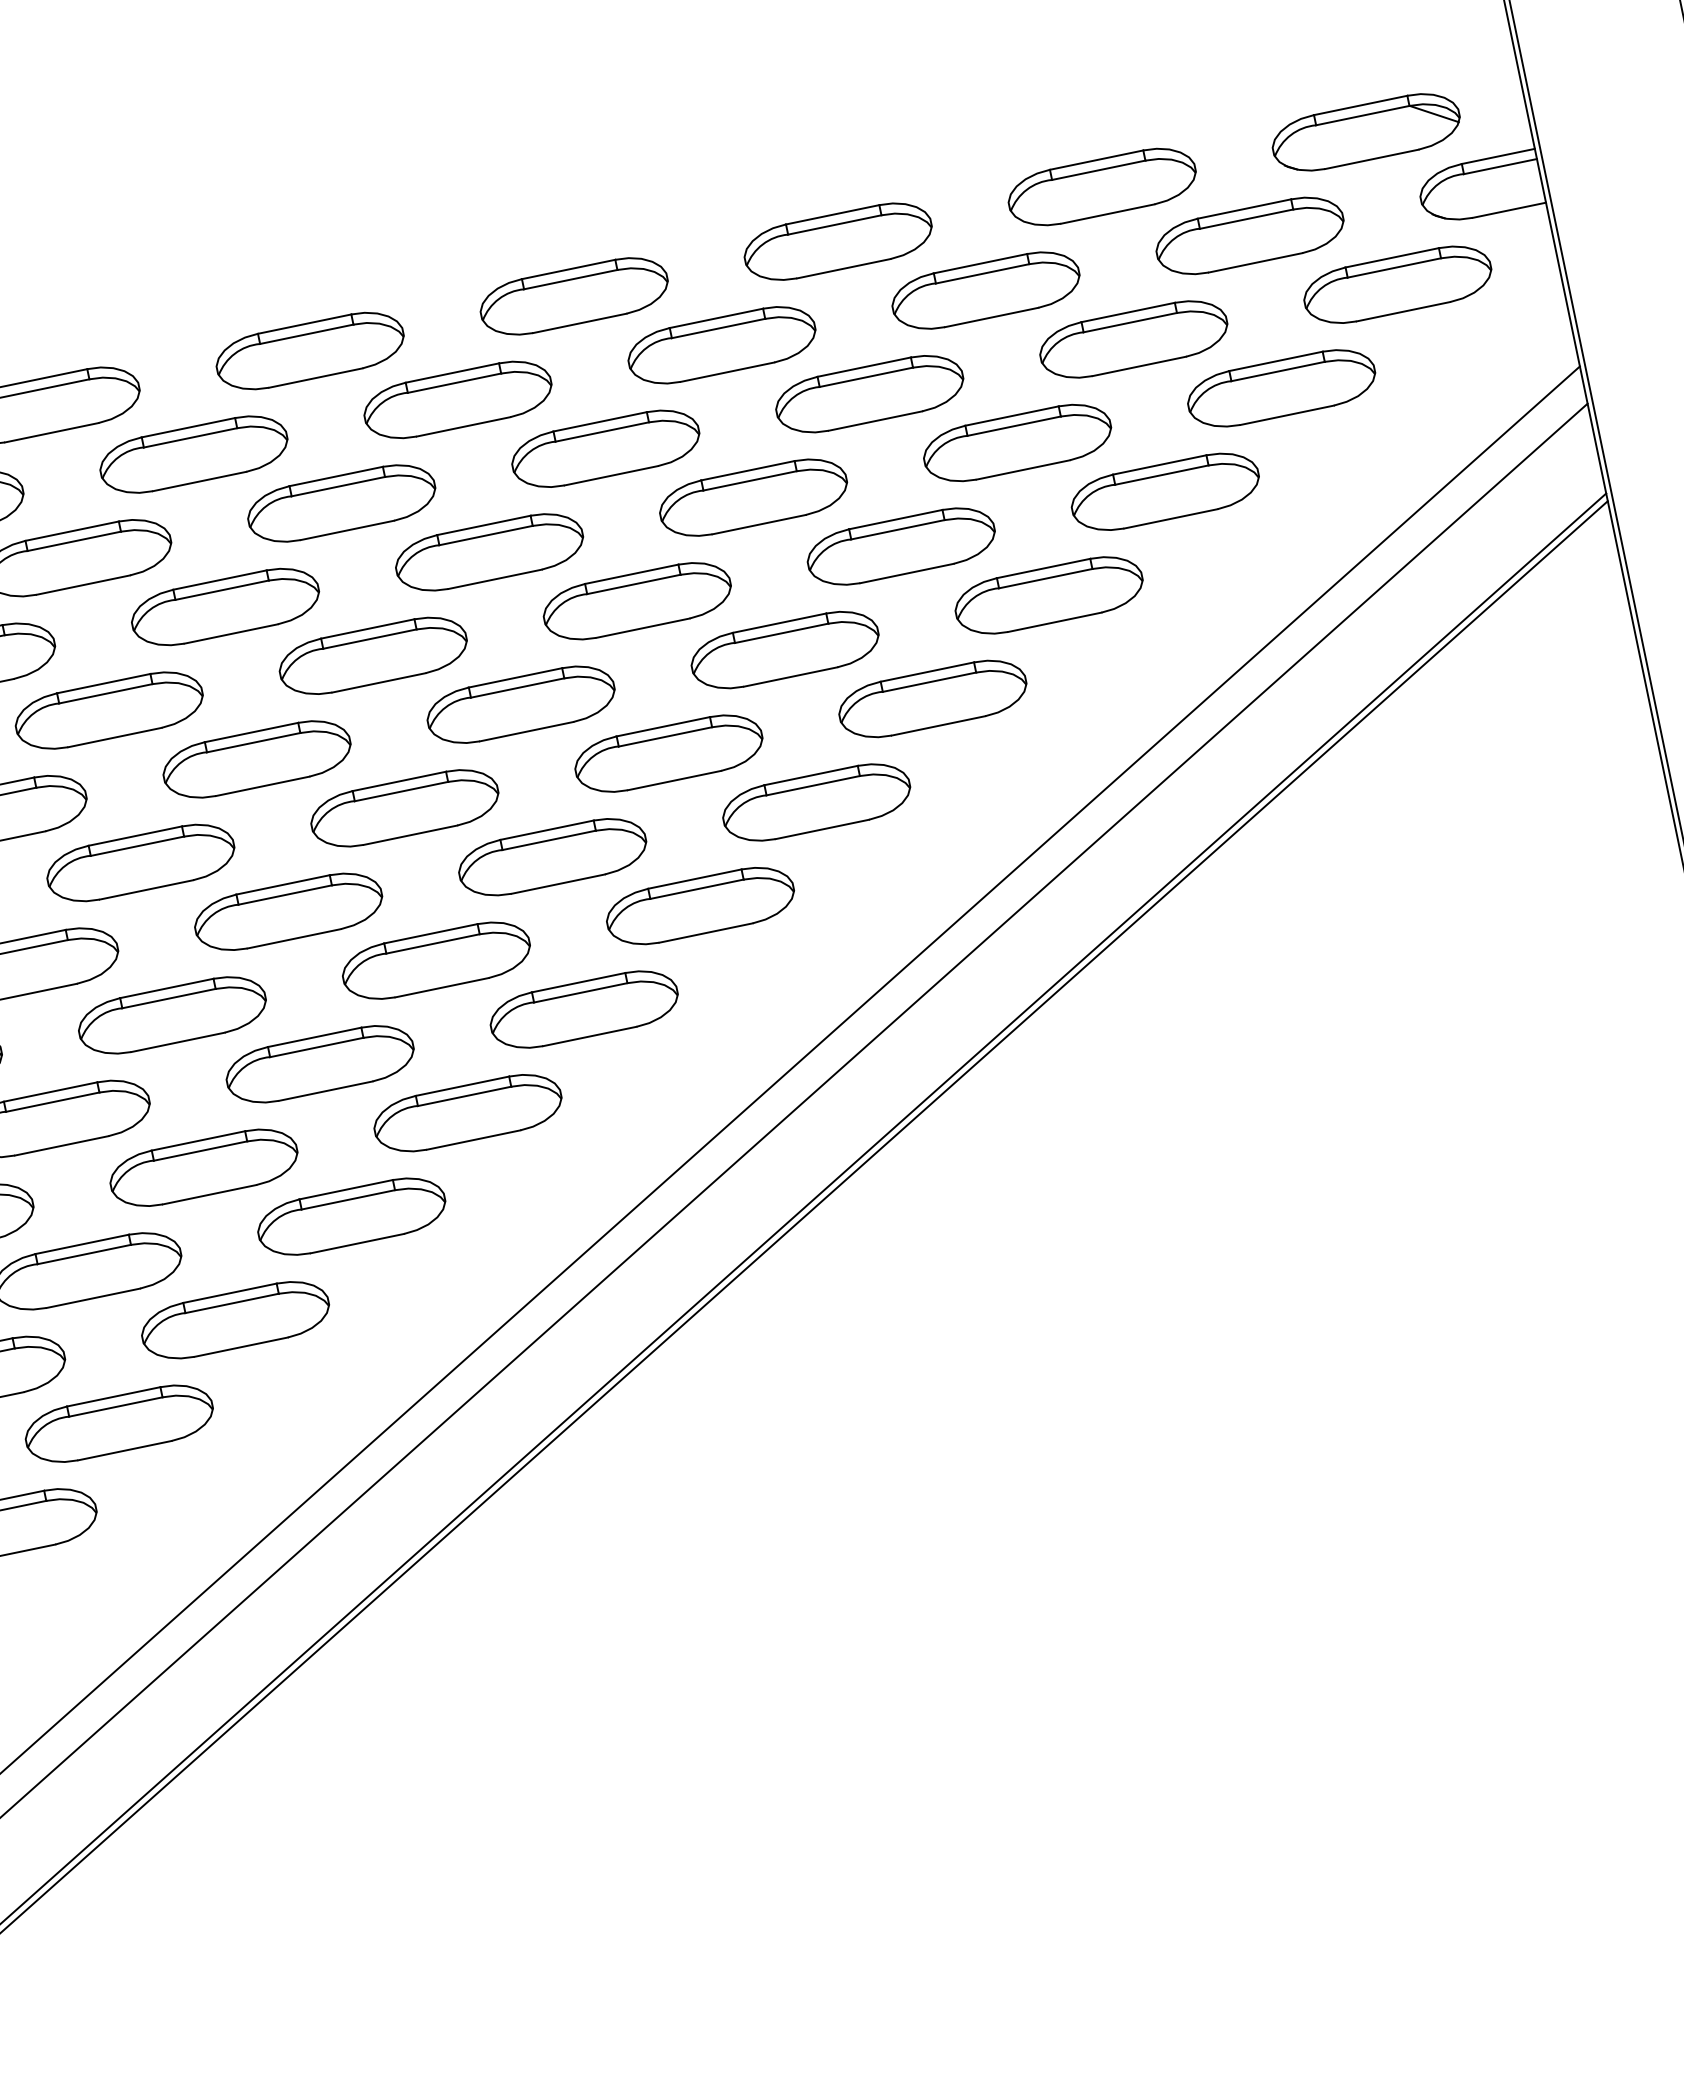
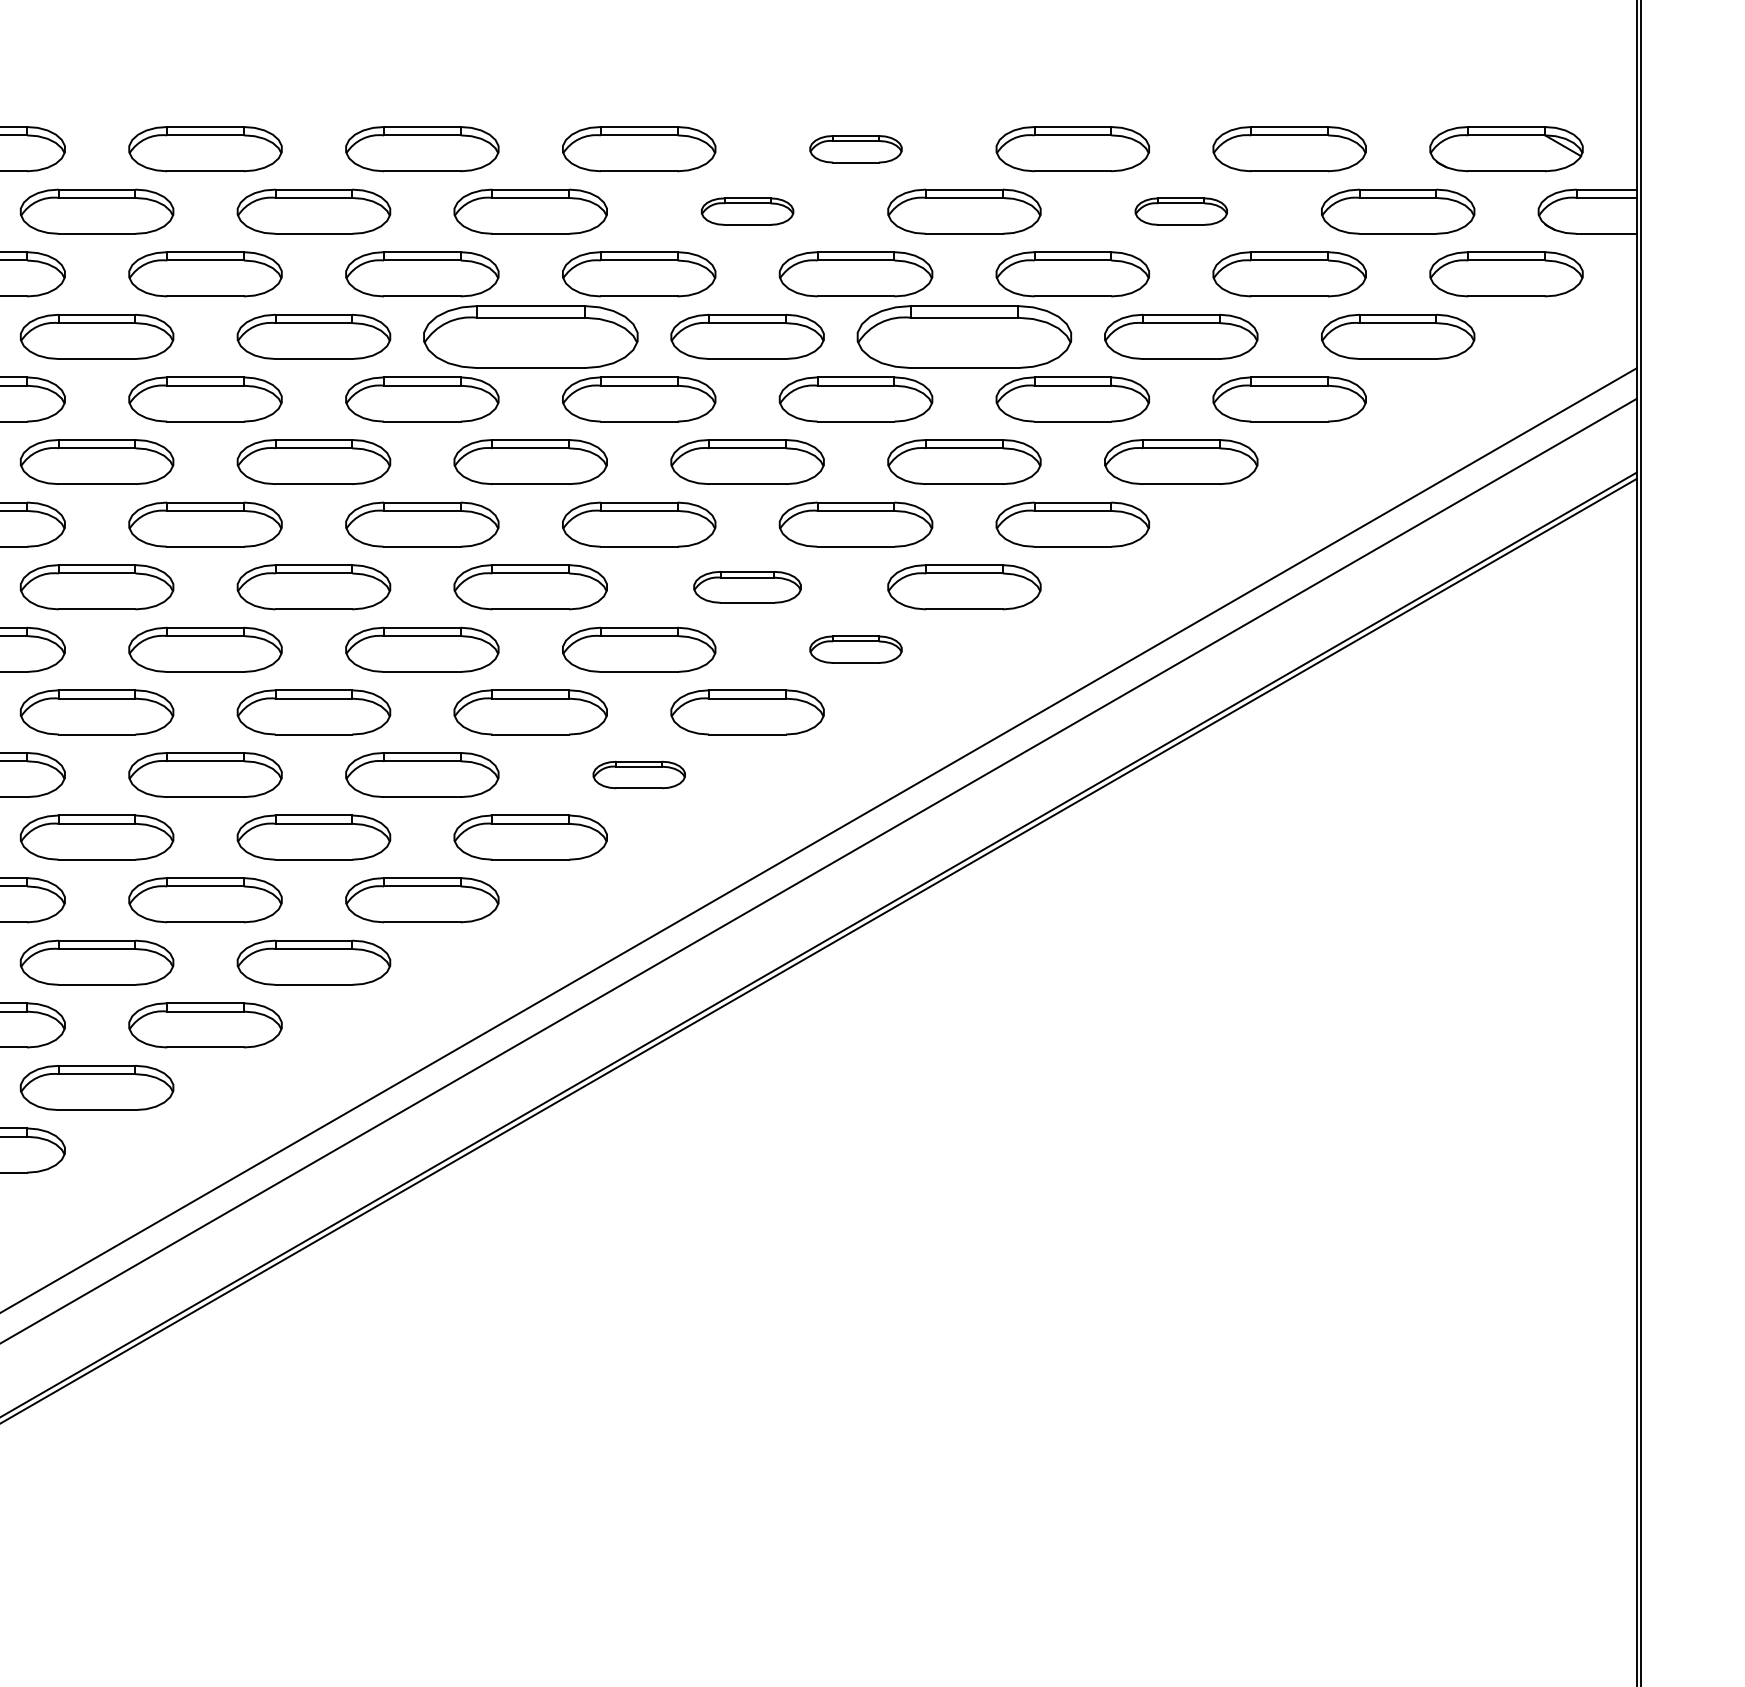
part: (986, 290) -> (1181, 211), size x0.6
part: (573, 296) -> (855, 149), size x0.6
part: (457, 399) -> (747, 211), size x0.6
part: (753, 497) -> (964, 336), size x1.4
part: (225, 606) -> (530, 336), size x1.4
part: (552, 857) -> (747, 587), size x0.7
part: (699, 905) -> (855, 649), size x0.6
part: (468, 1112) -> (639, 774), size x0.6

